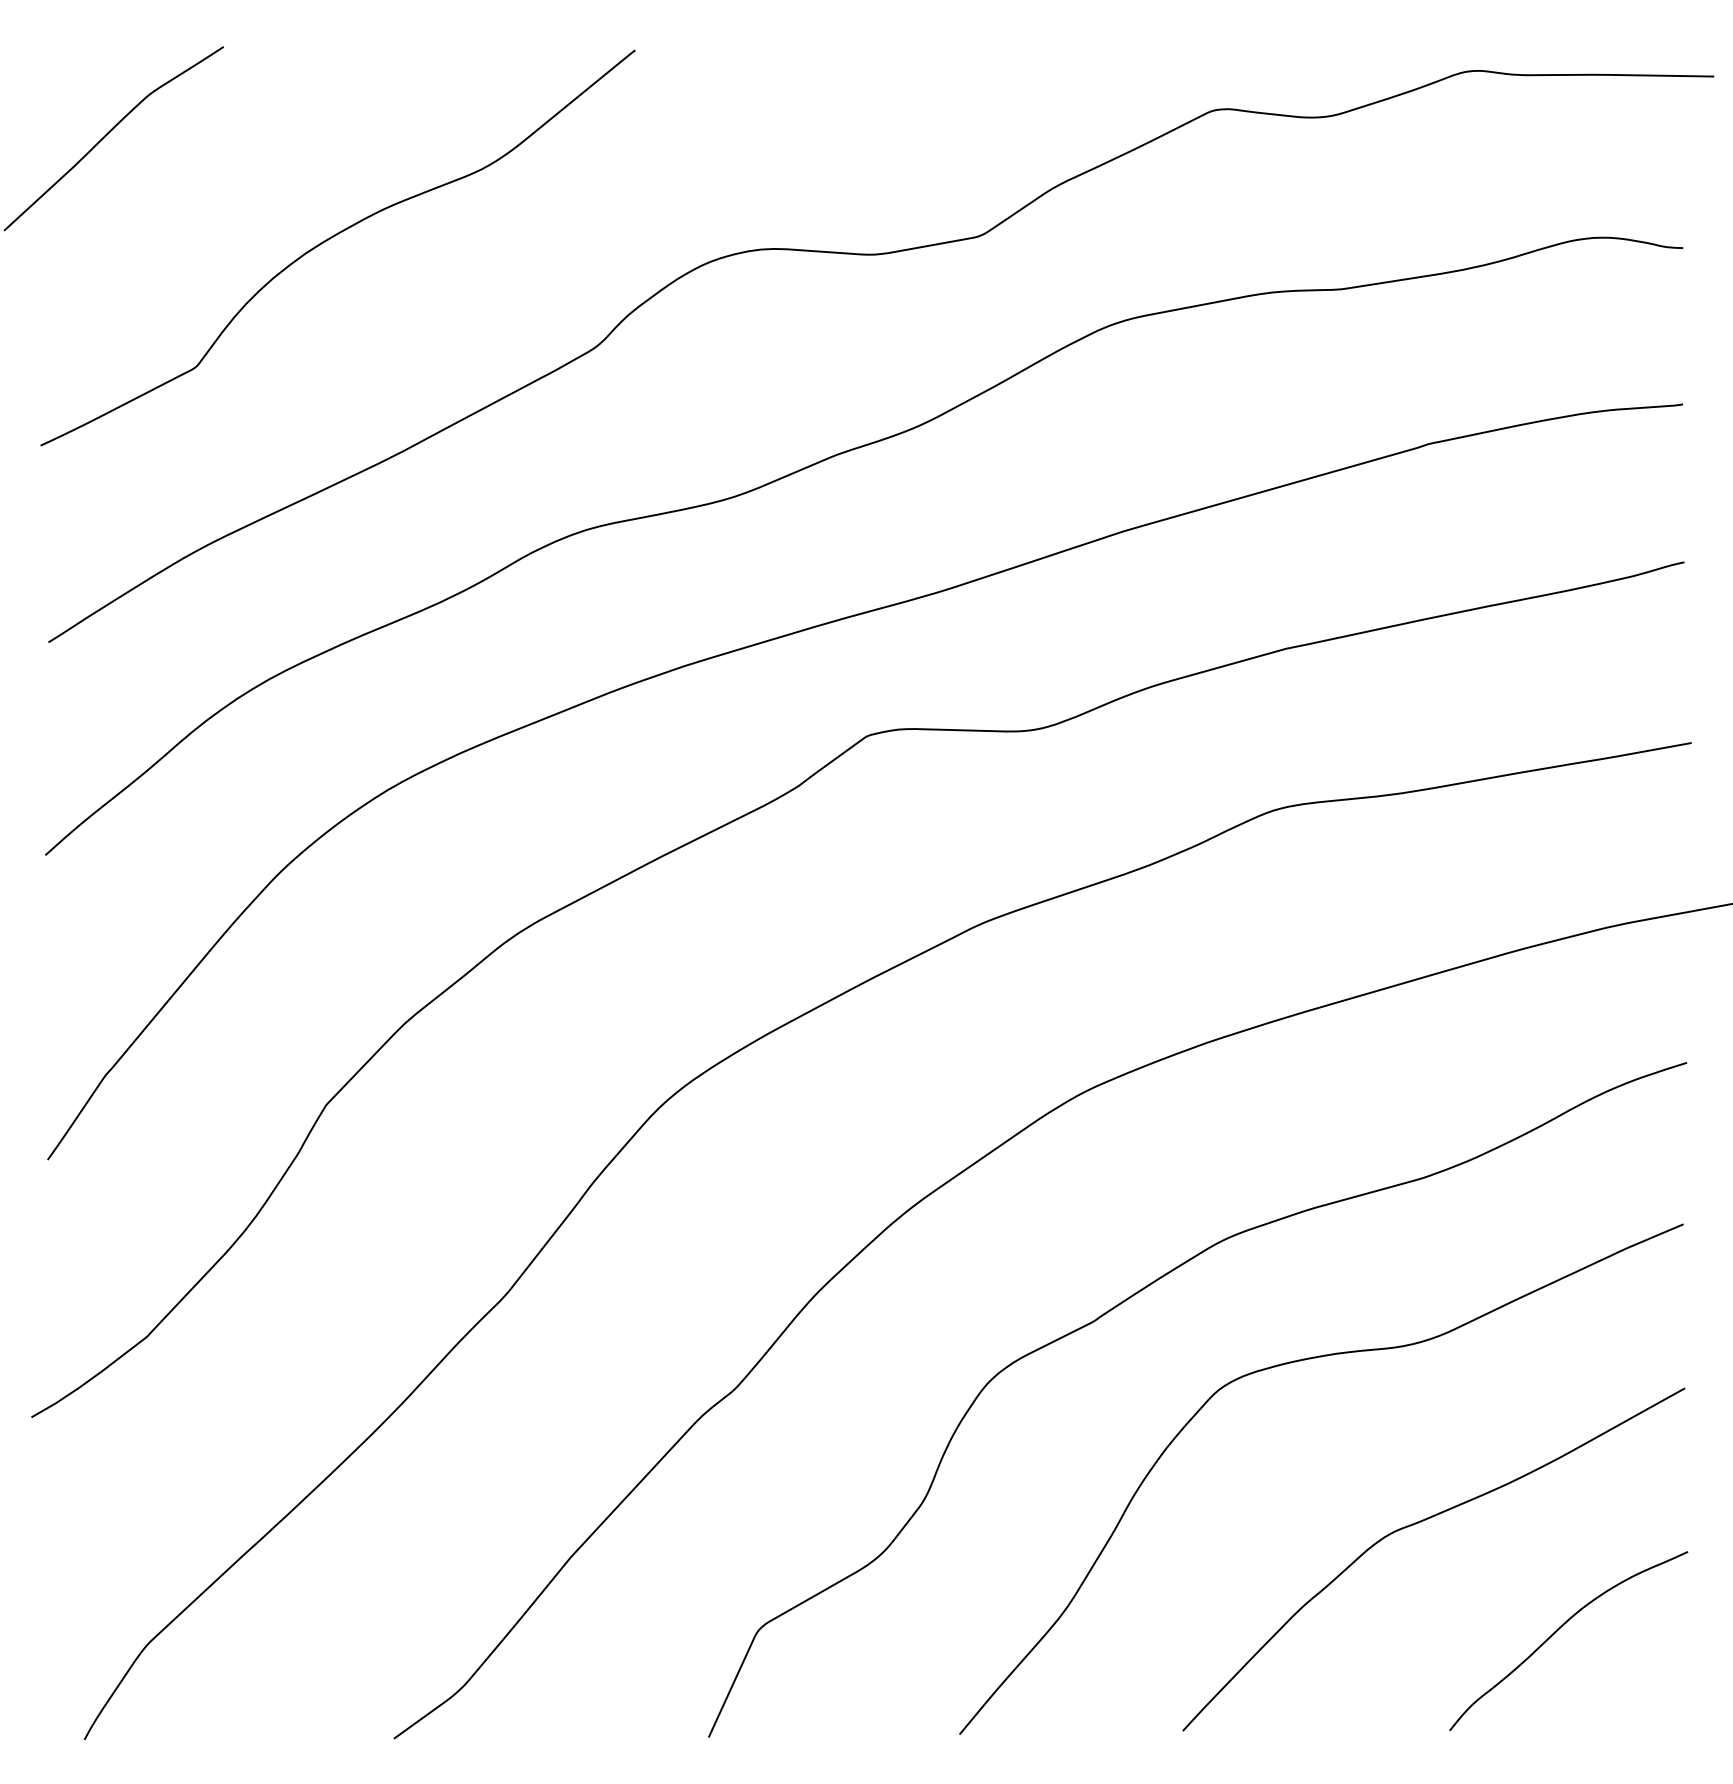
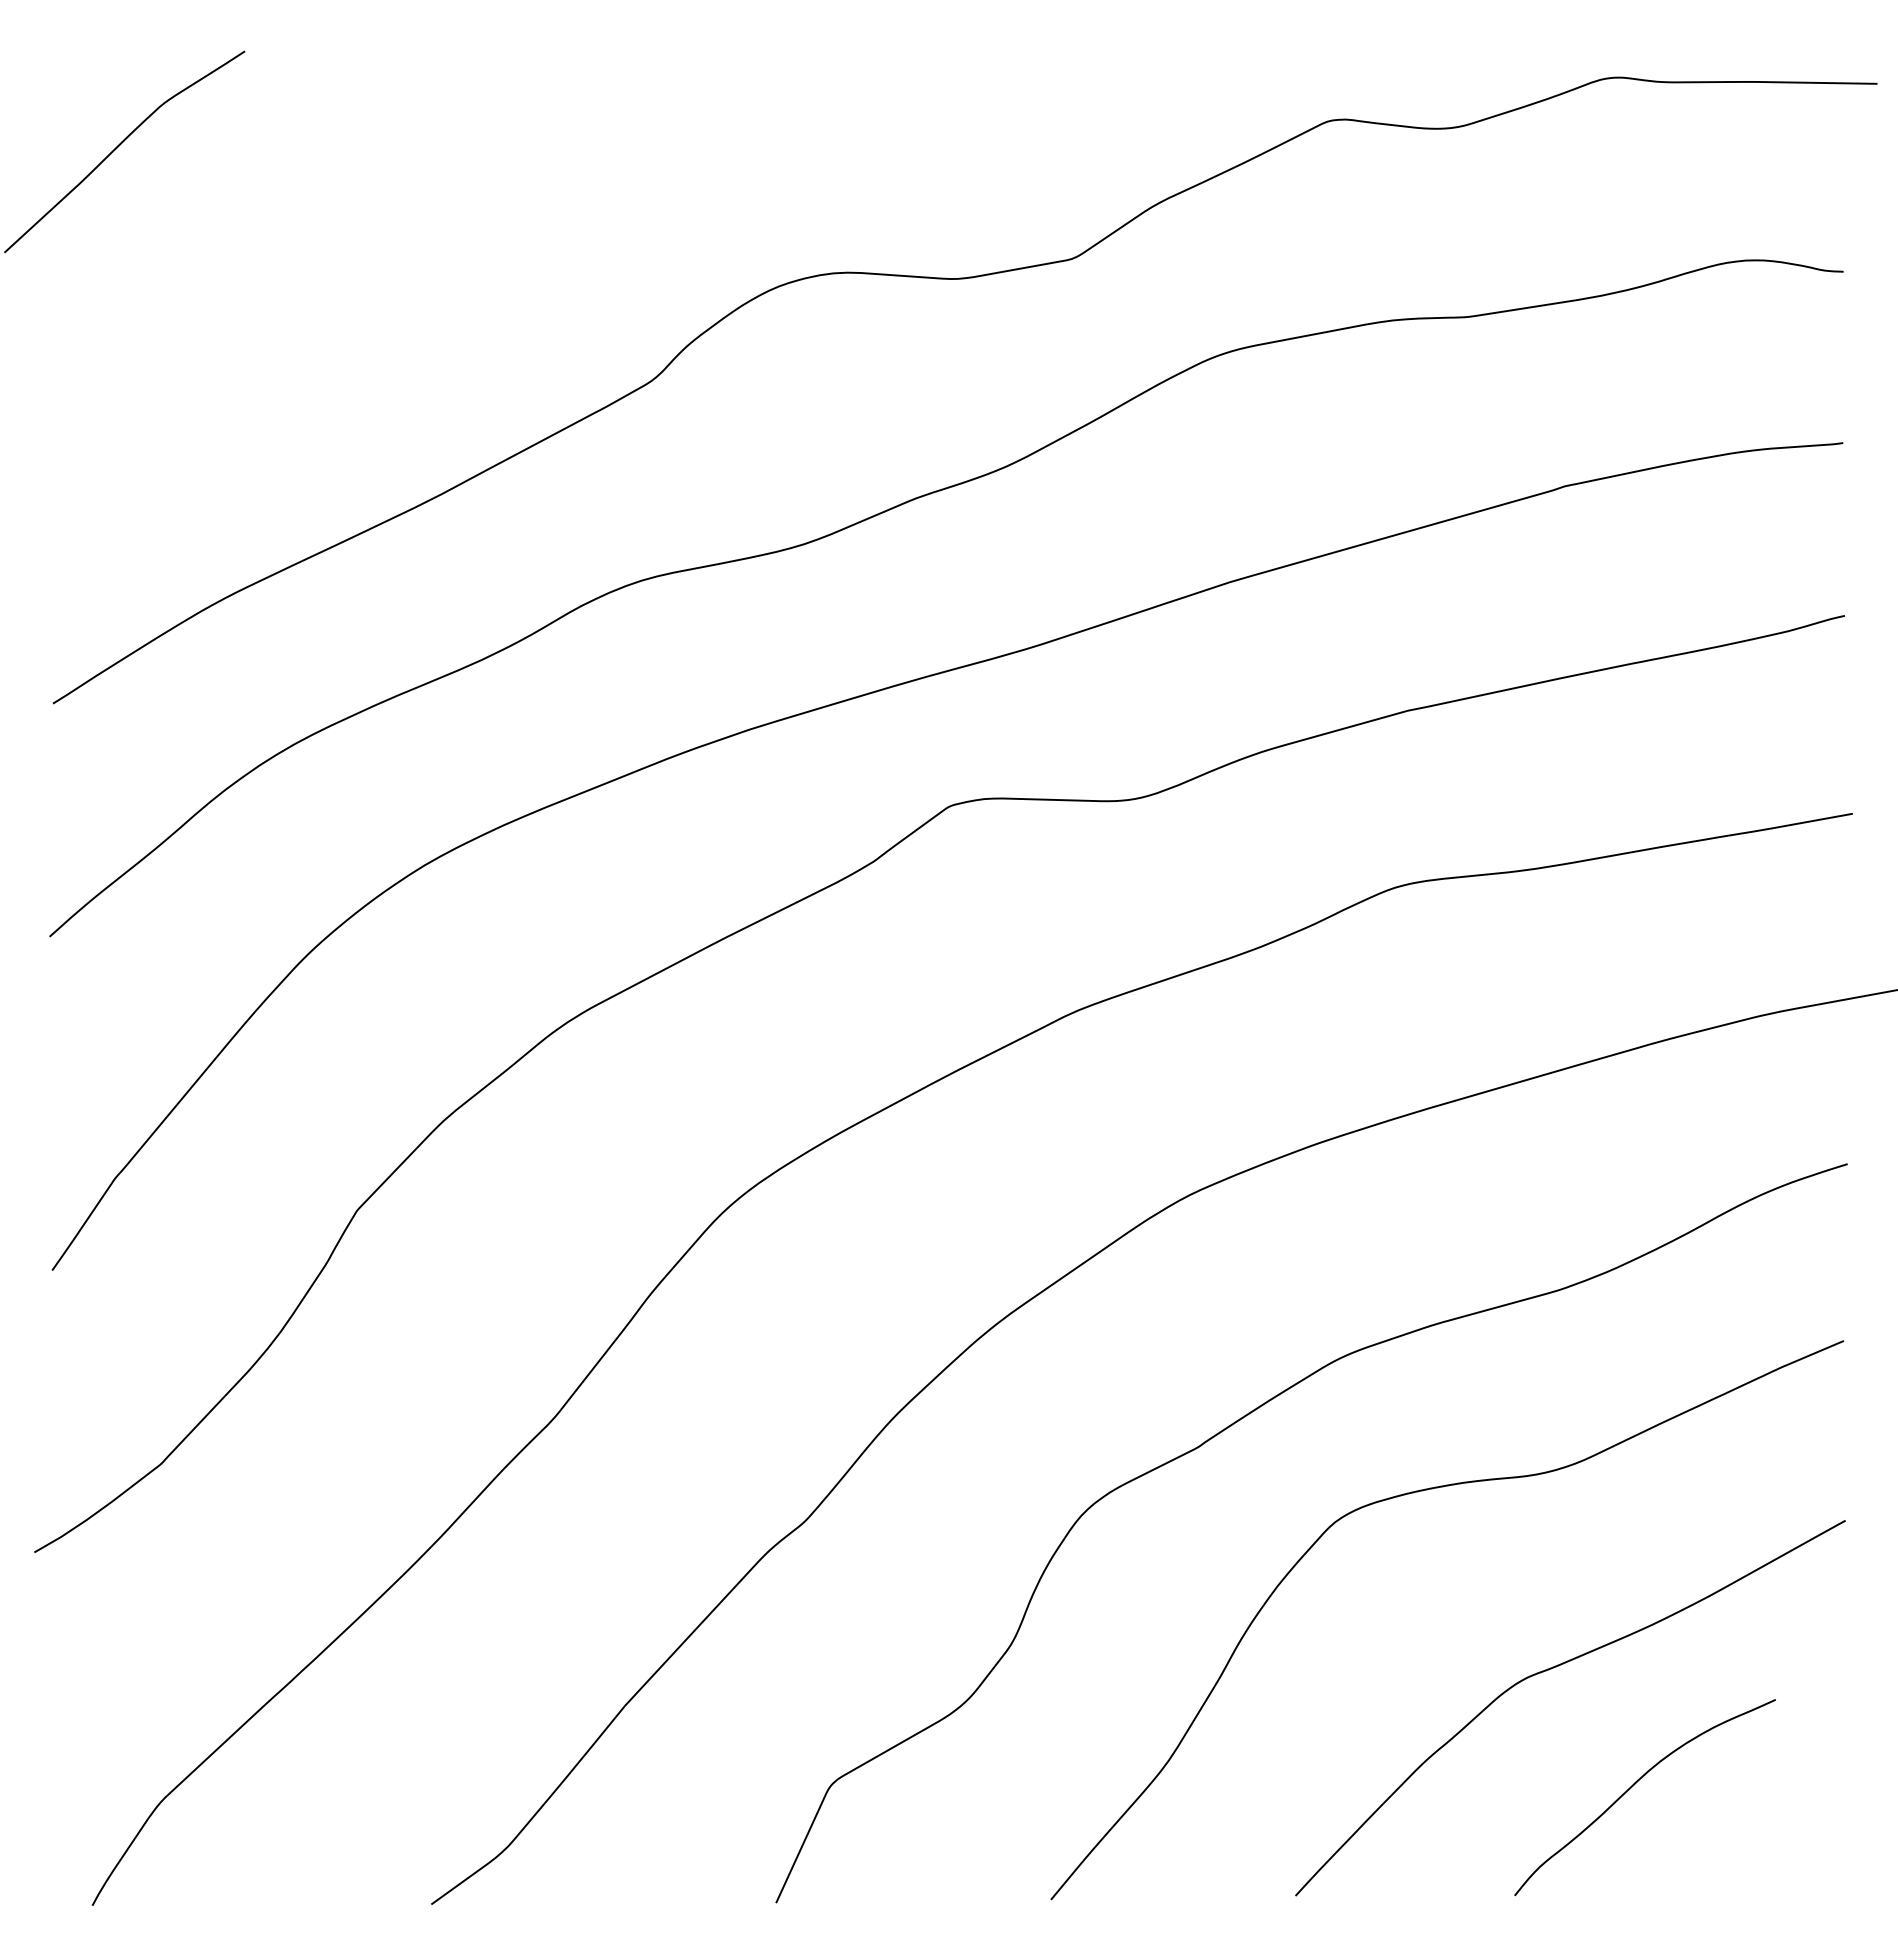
curve: (332, 237) -> (364, 260), removed
curve: (1558, 1631) -> (1633, 1786), moved

